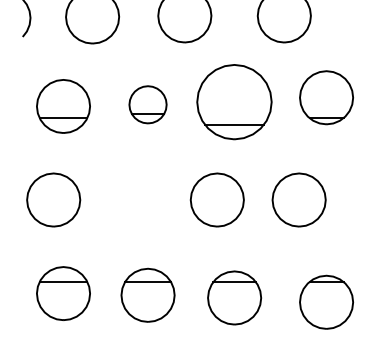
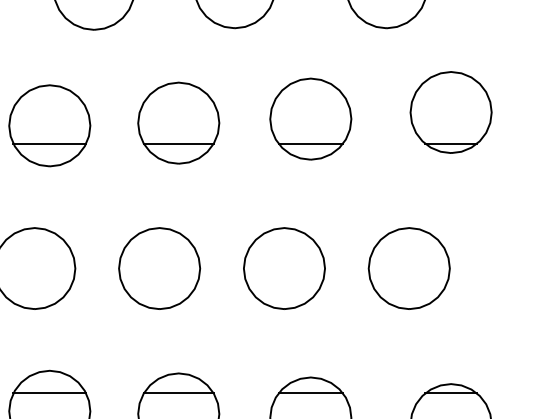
part: (234, 101) -> (310, 118), size x0.71
part: (147, 104) -> (177, 122), size x1.43
part: (135, 199) -> (159, 267), added

